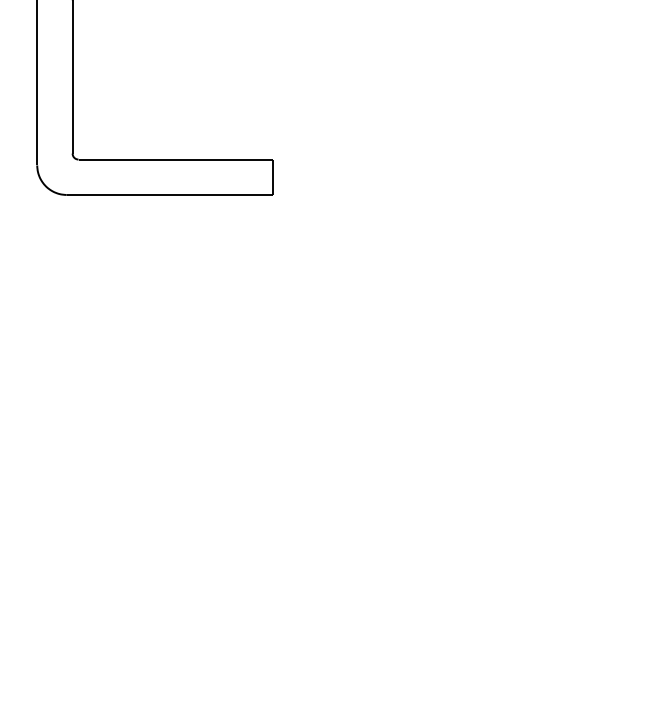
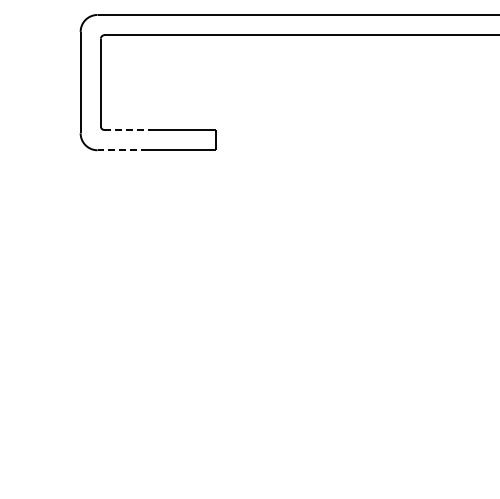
line: (117, 158) -> (126, 129), solid -> dashed
line: (110, 195) -> (122, 150), solid -> dashed

